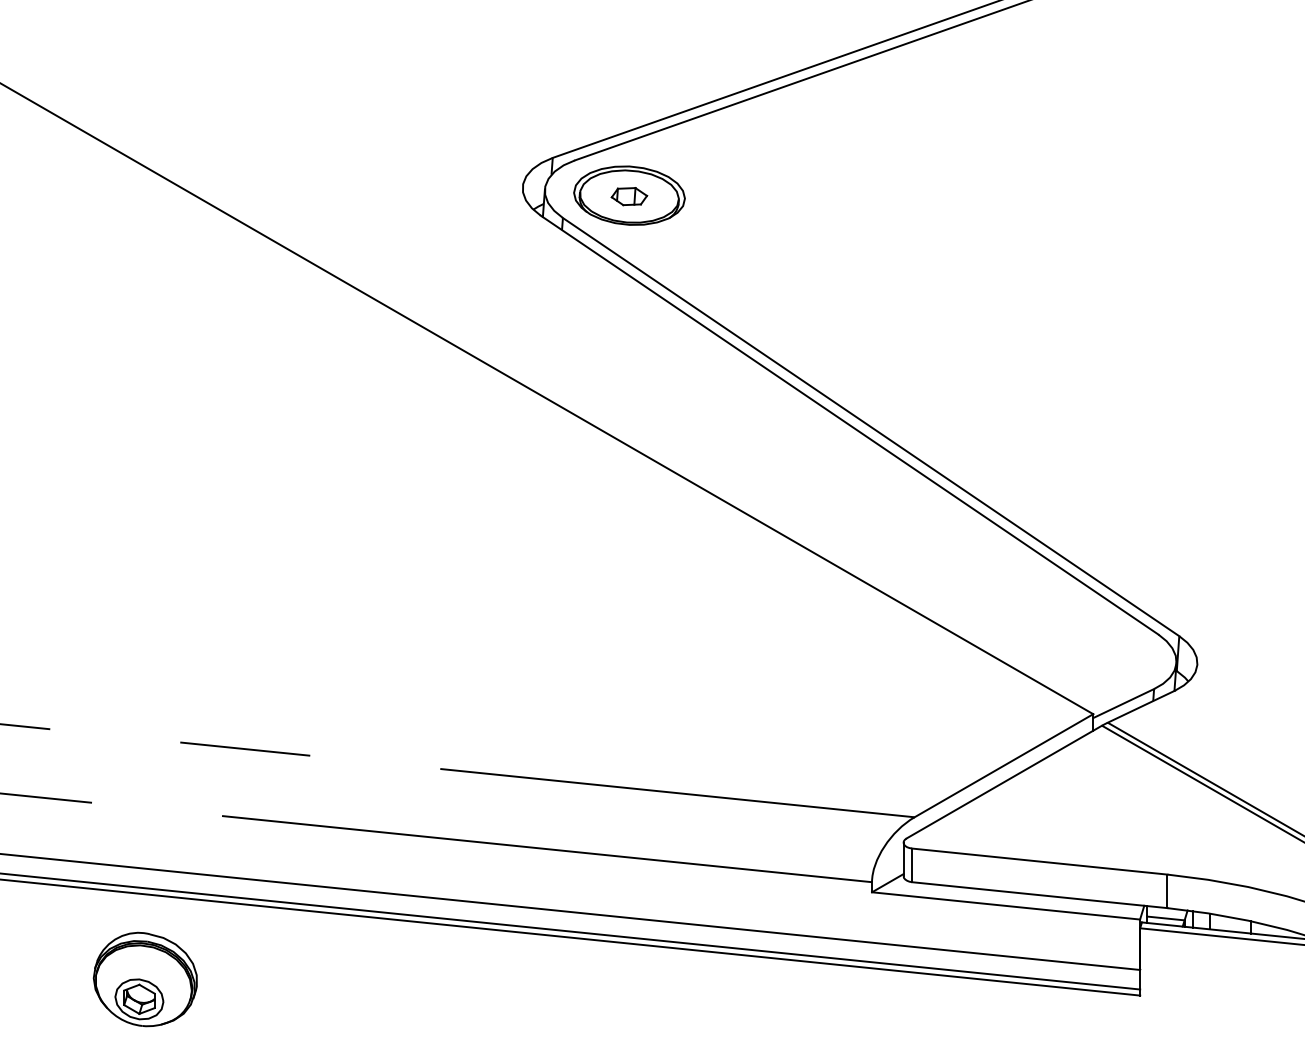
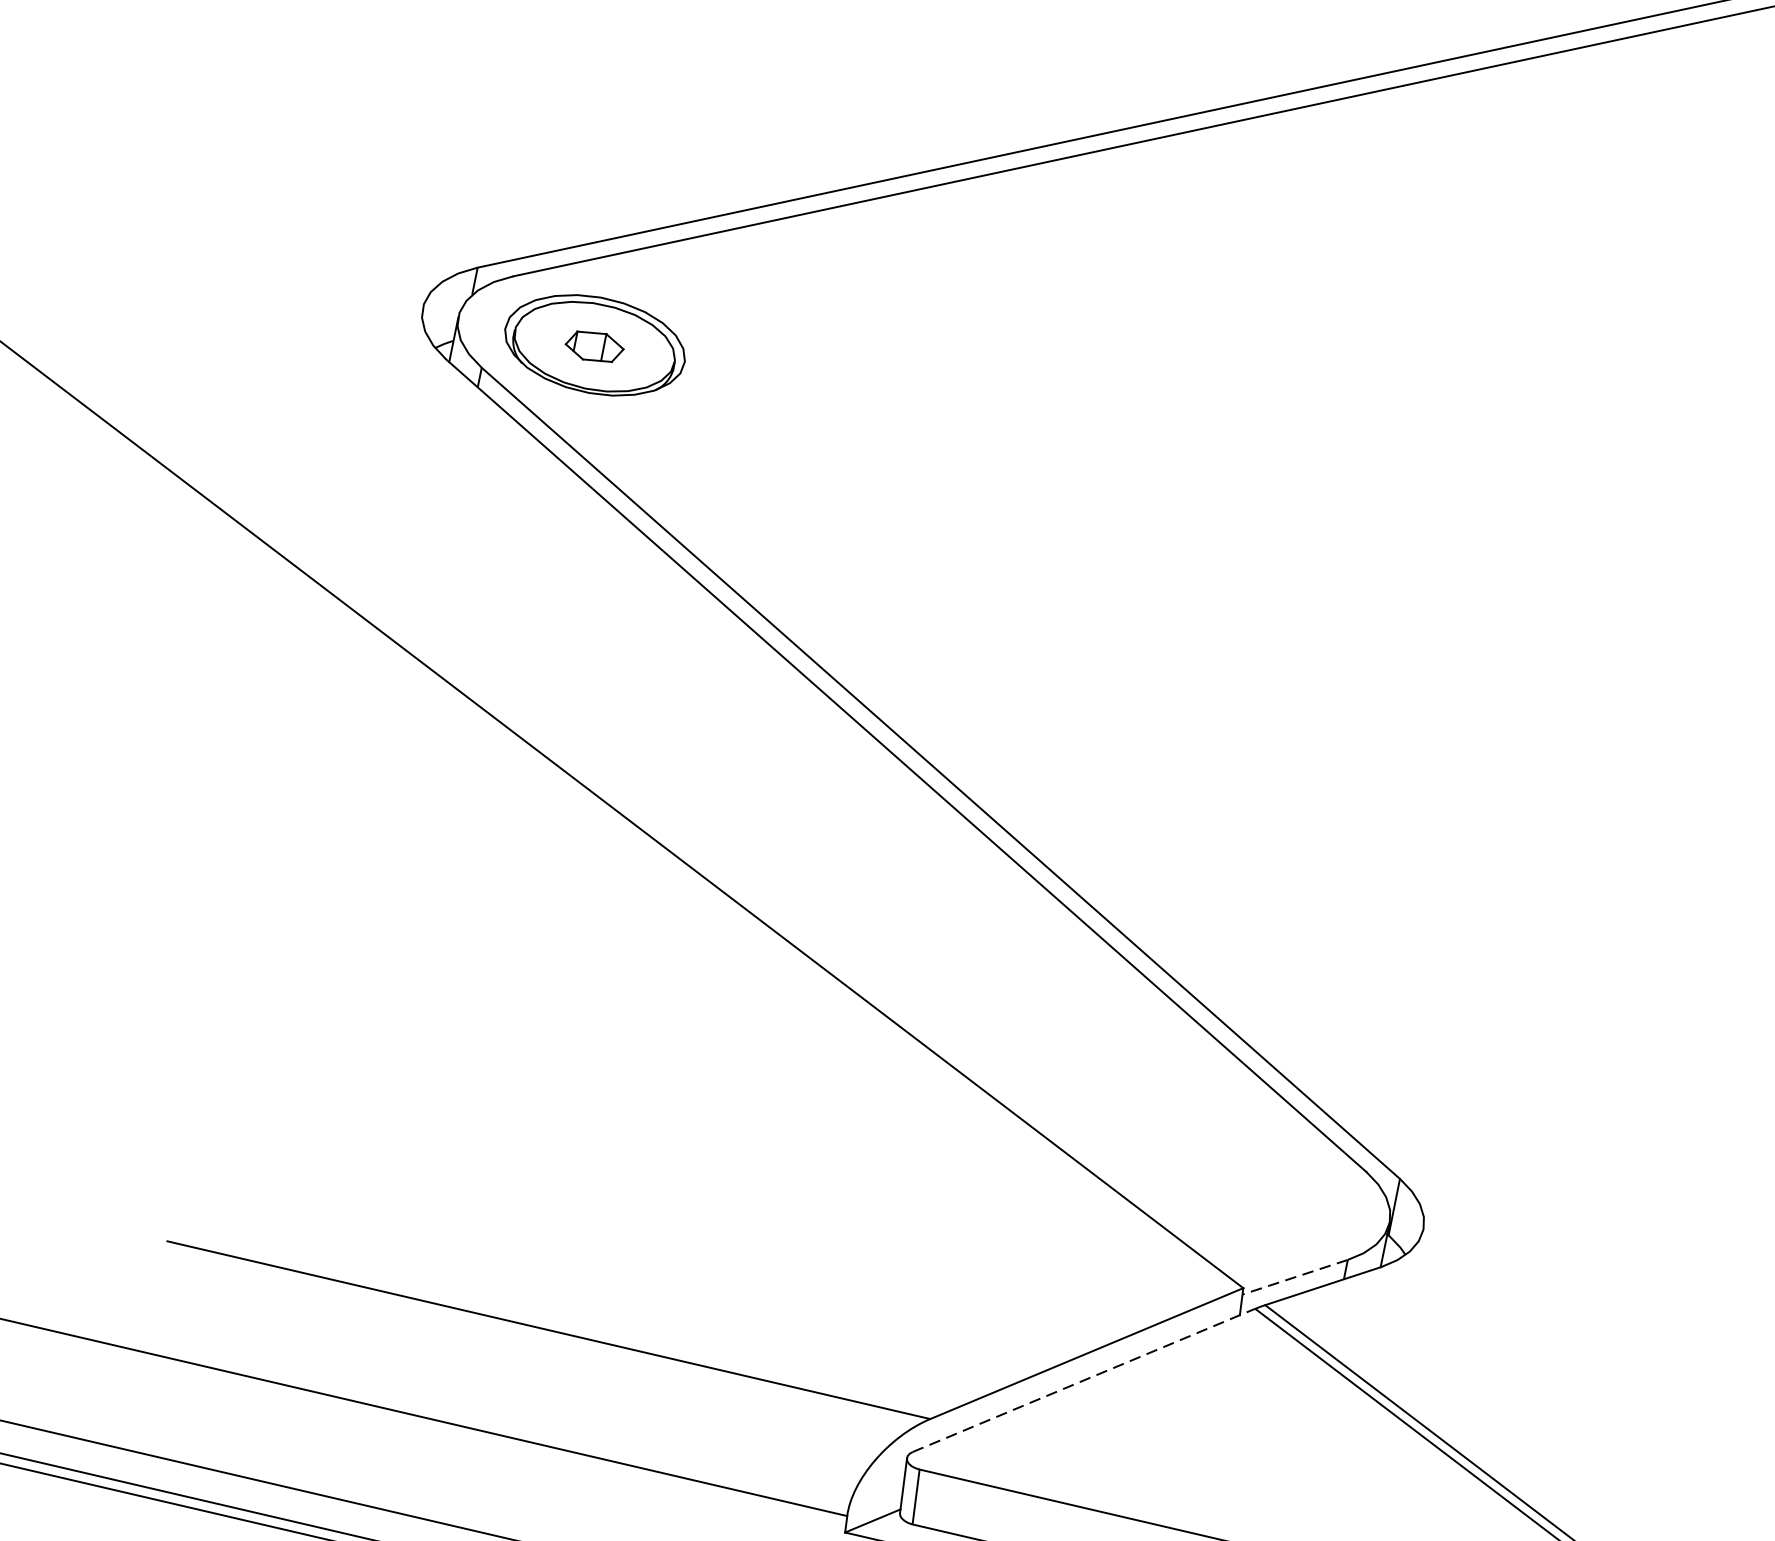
line: (1123, 703) -> (1294, 1277), solid -> dashed
line: (1004, 782) -> (1084, 1381), solid -> dashed

